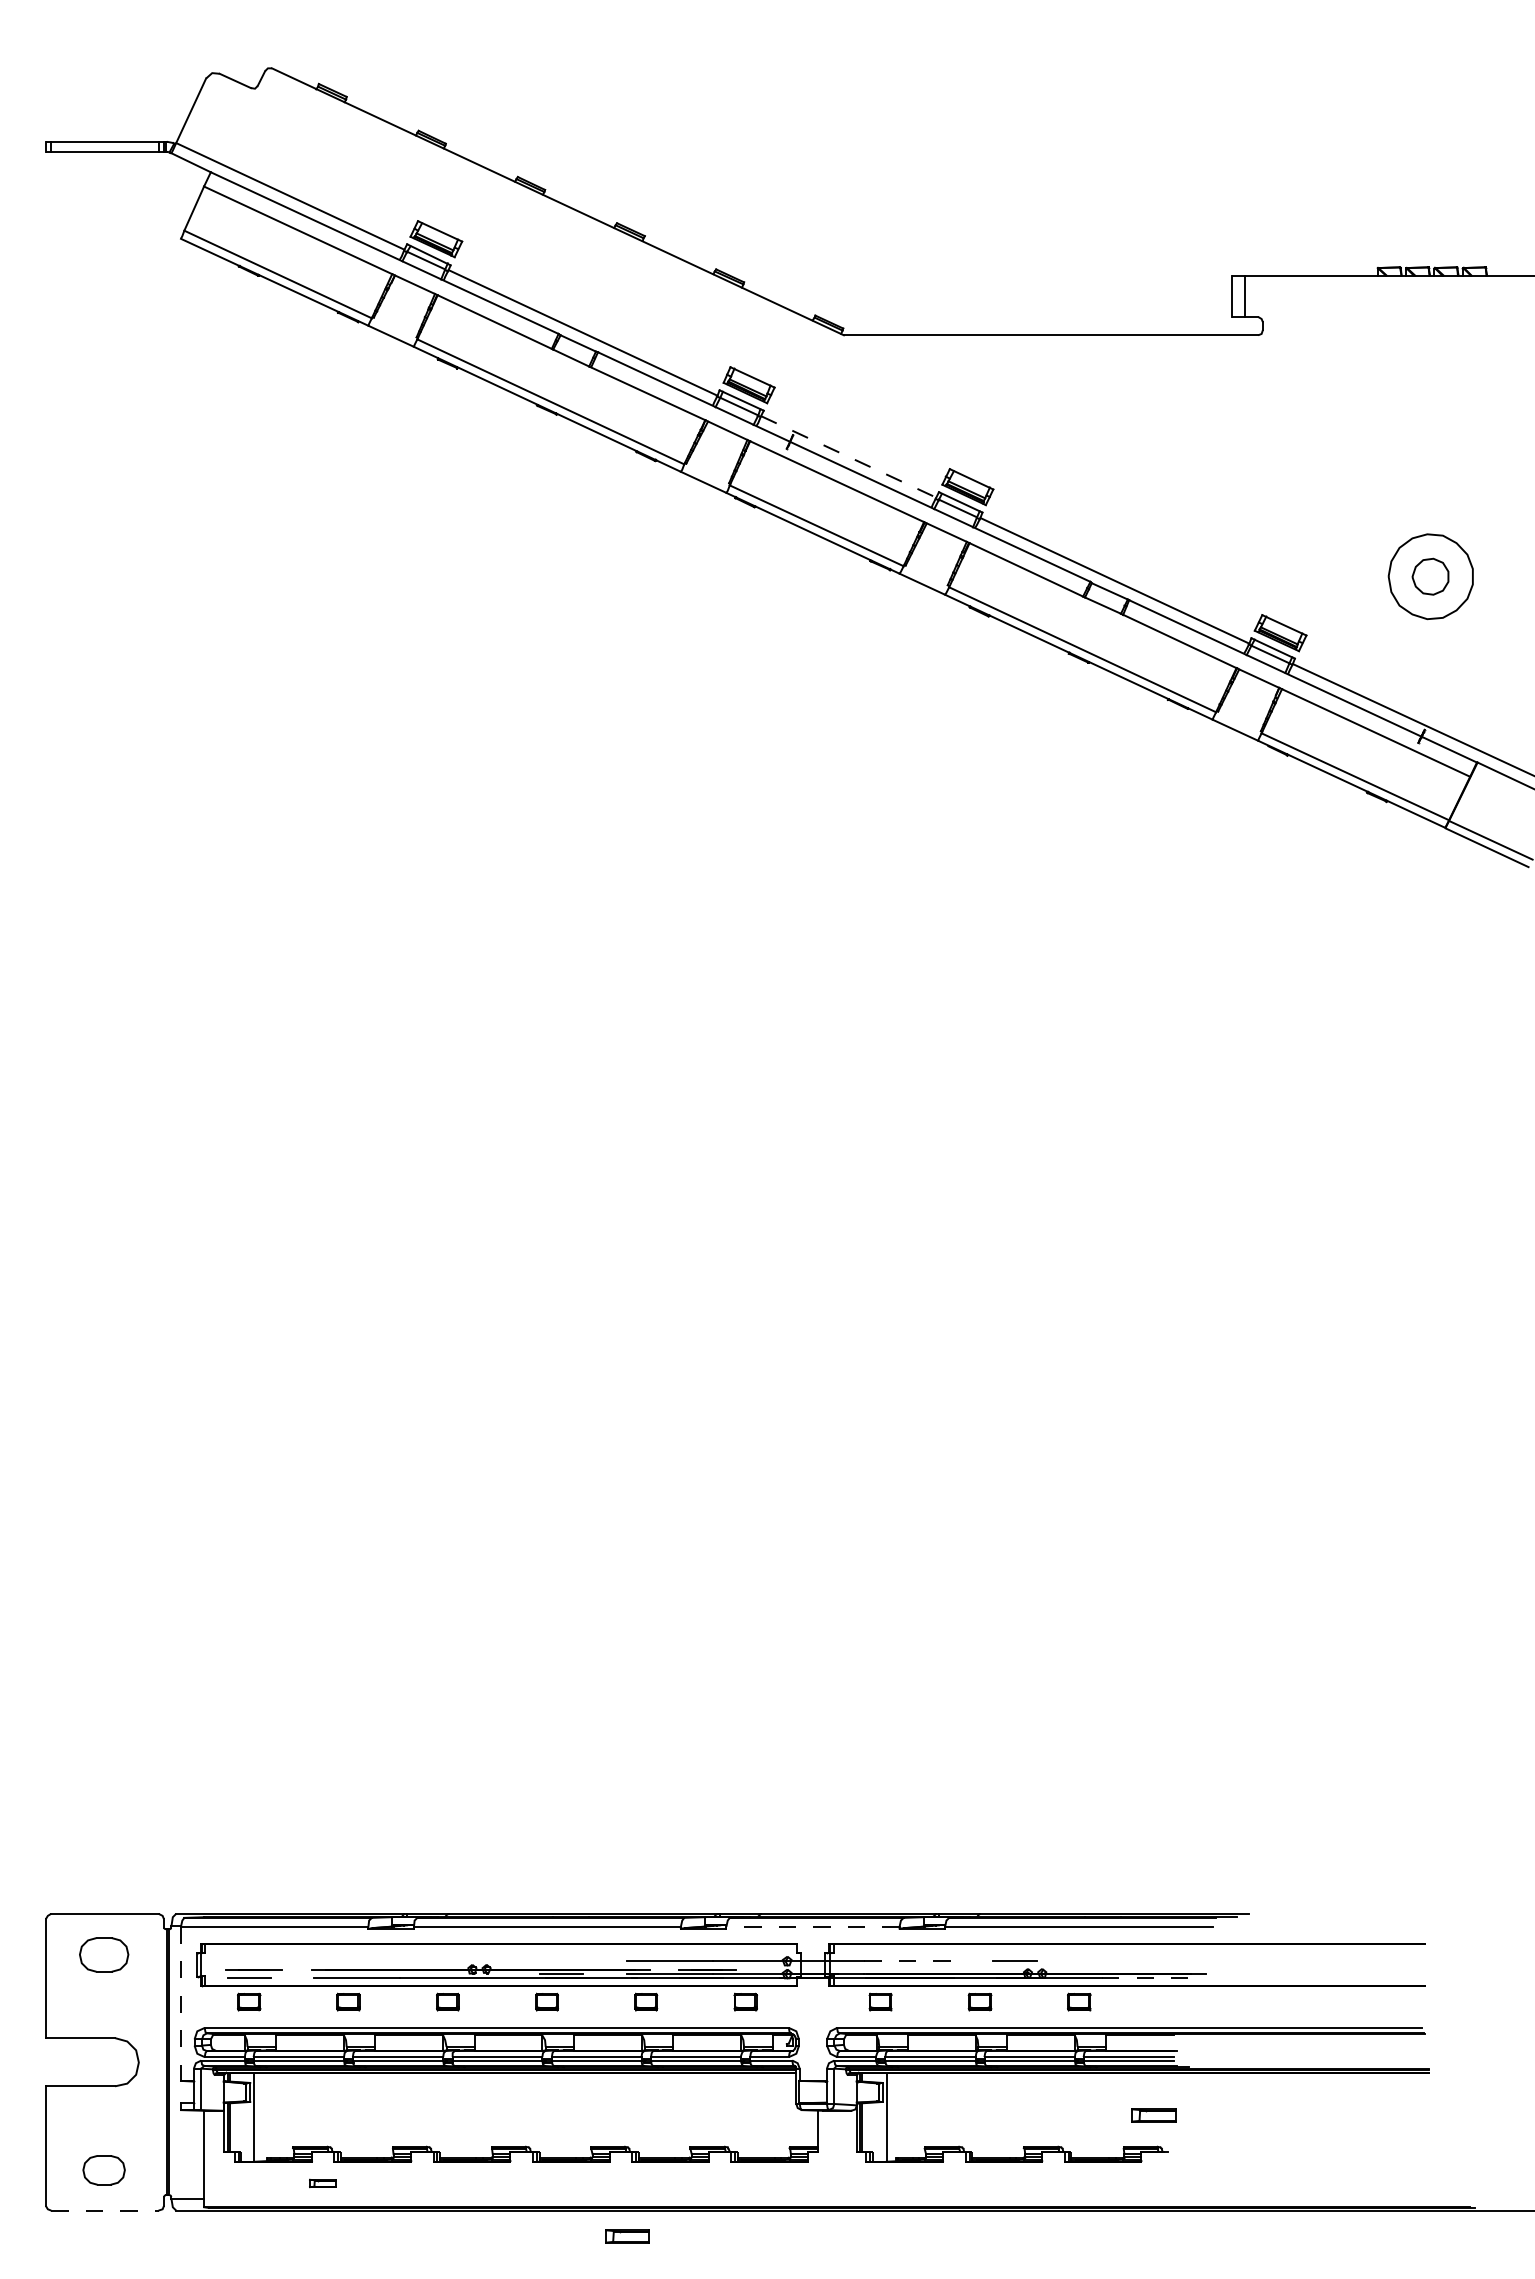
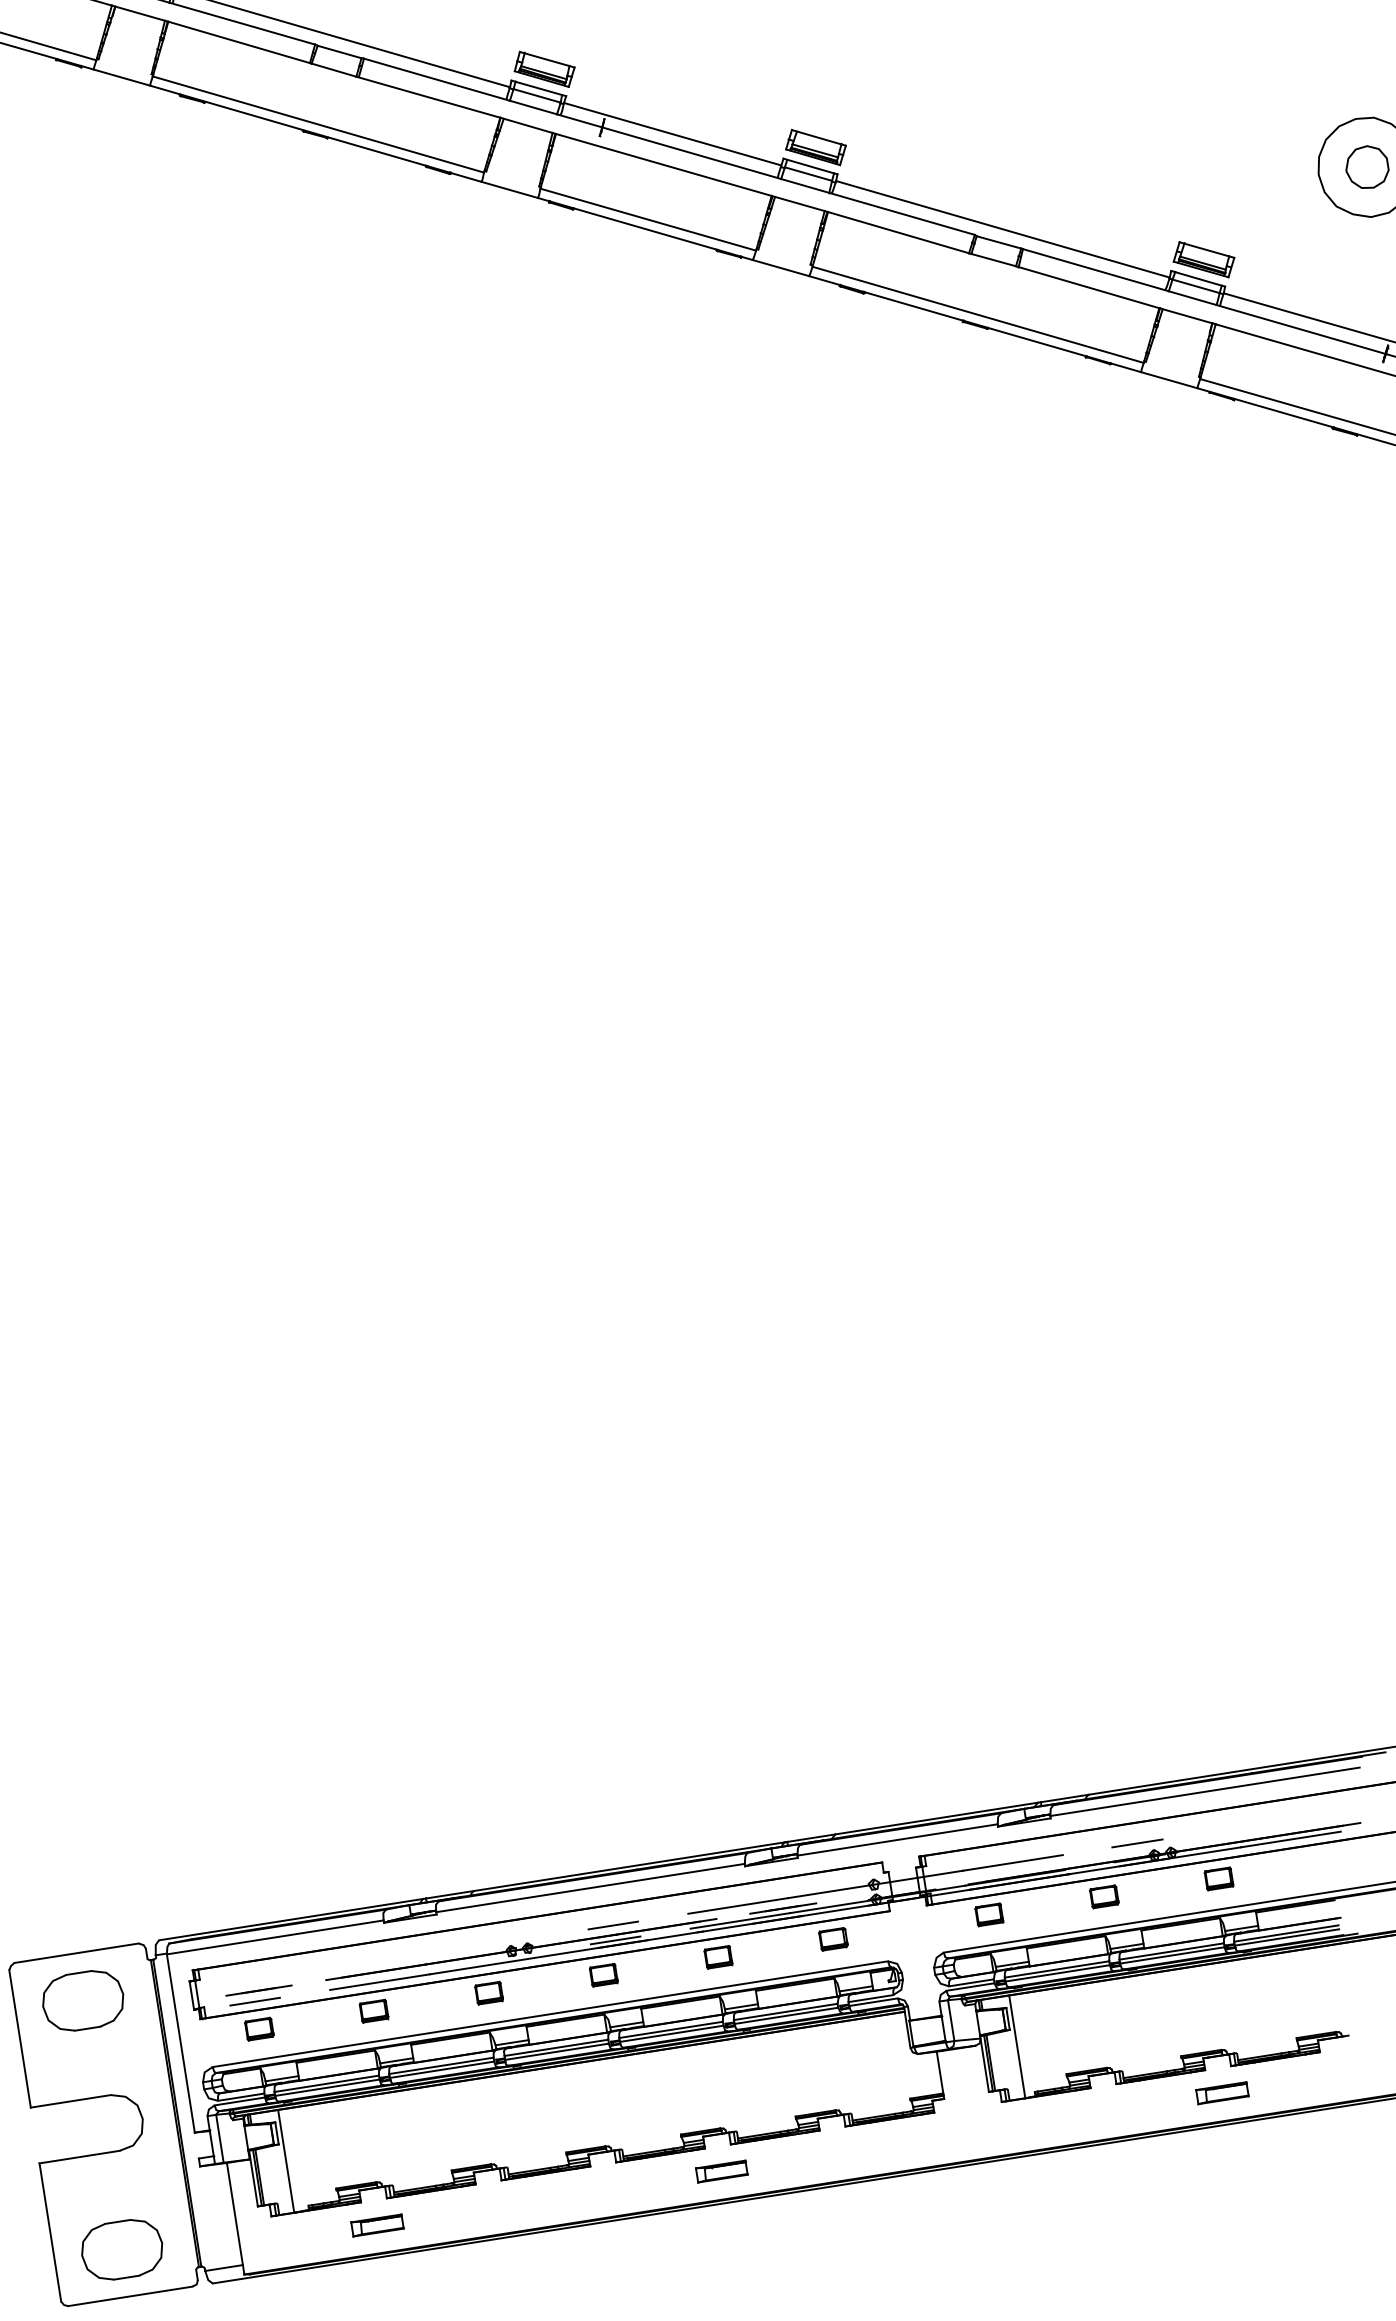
line: (848, 456) -> (672, 133), dashed -> solid
line: (813, 1926) -> (898, 1839), dashed -> solid
part: (103, 1954) -> (82, 2000), size x1.43
line: (561, 1960) -> (612, 1924), added
line: (907, 1961) -> (1013, 1863), dashed -> solid
line: (1145, 1978) -> (1291, 1839), dashed -> solid
line: (180, 2004) -> (180, 2044), dashed -> solid
part: (1153, 2115) -> (1222, 2093), moved
part: (103, 2170) -> (121, 2250), size x1.67
part: (322, 2183) -> (376, 2225), size x1.67
line: (104, 2210) -> (129, 2296), dashed -> solid
part: (627, 2236) -> (721, 2171), moved

